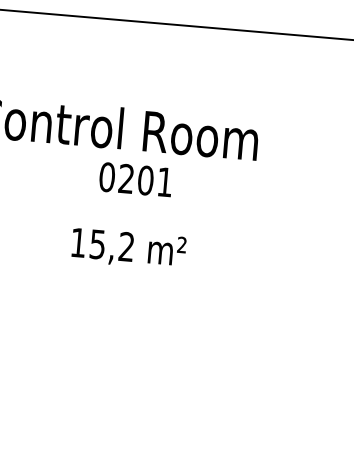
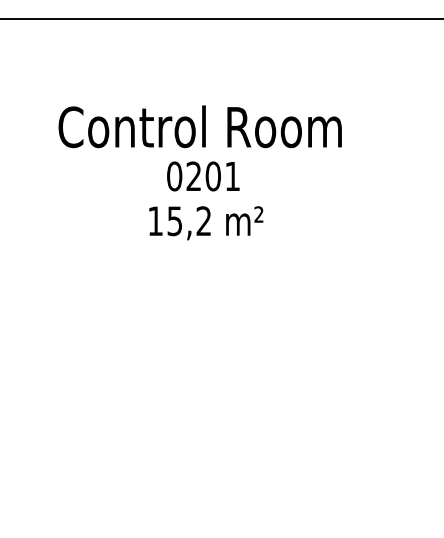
text: (135, 179) -> (203, 176), moved
text: (129, 249) -> (206, 223), moved

